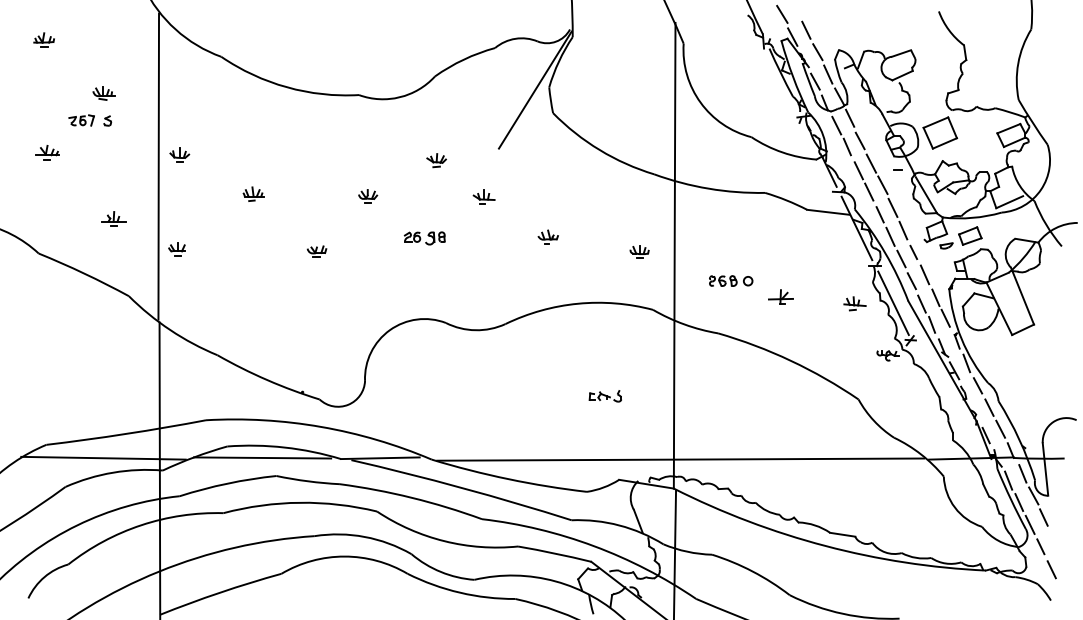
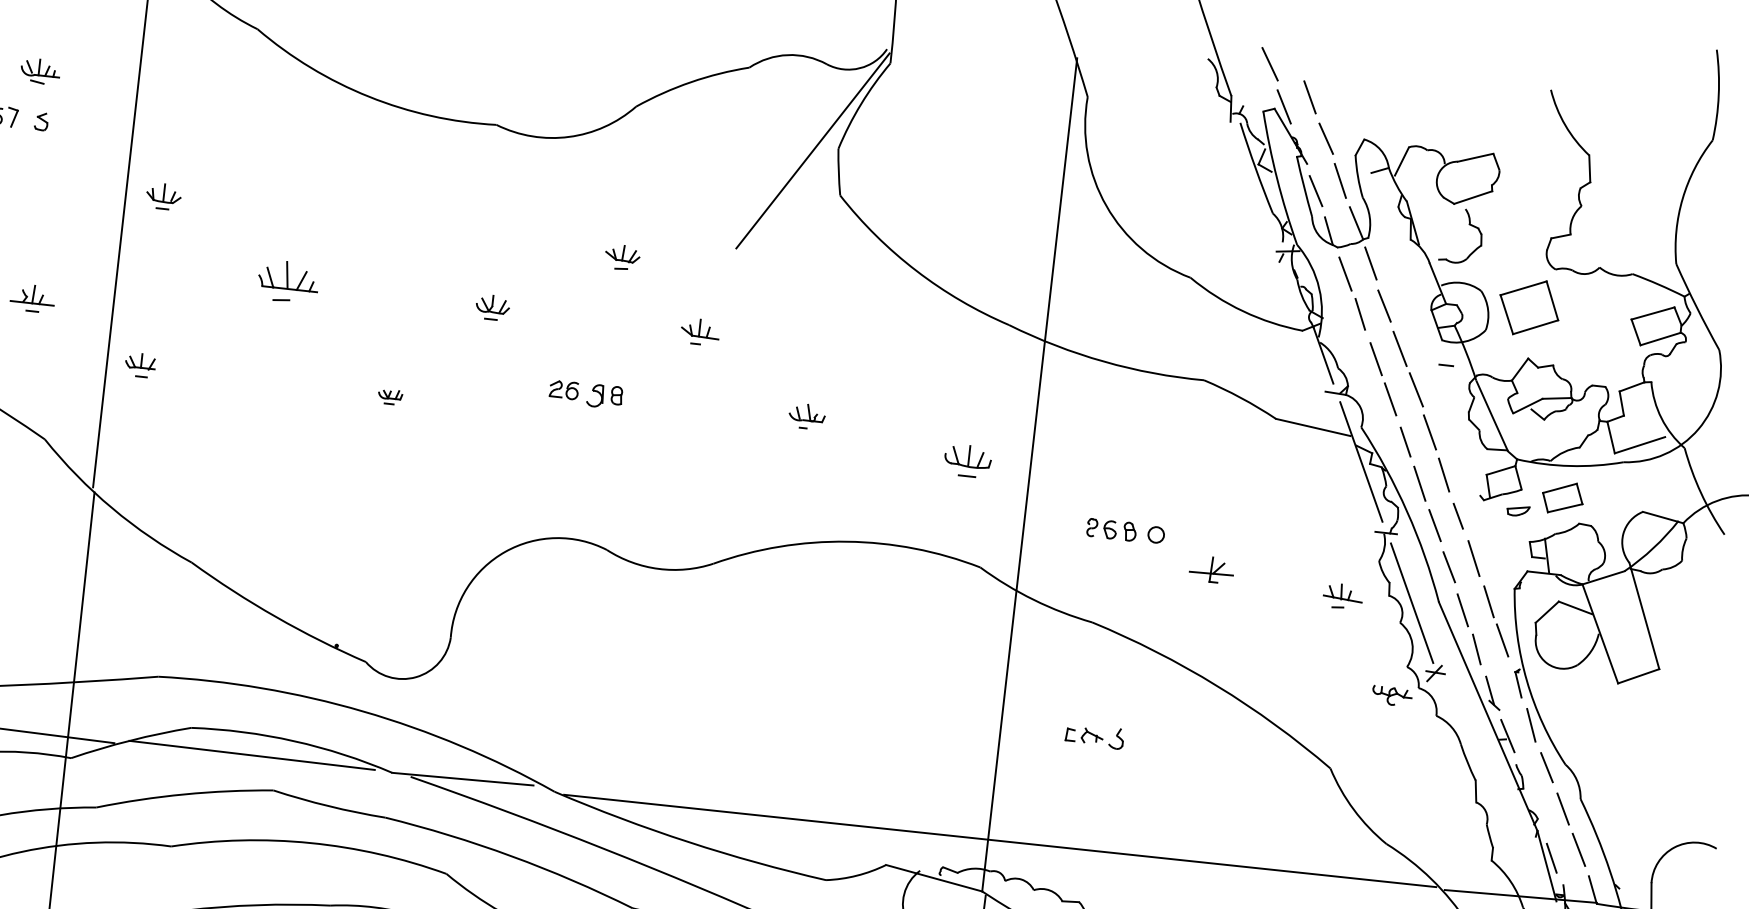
part: (253, 193) -> (288, 280), size x1.6
part: (316, 251) -> (389, 396), size x0.7
part: (639, 251) -> (967, 460), size x1.4
part: (604, 396) -> (1092, 736), moved

